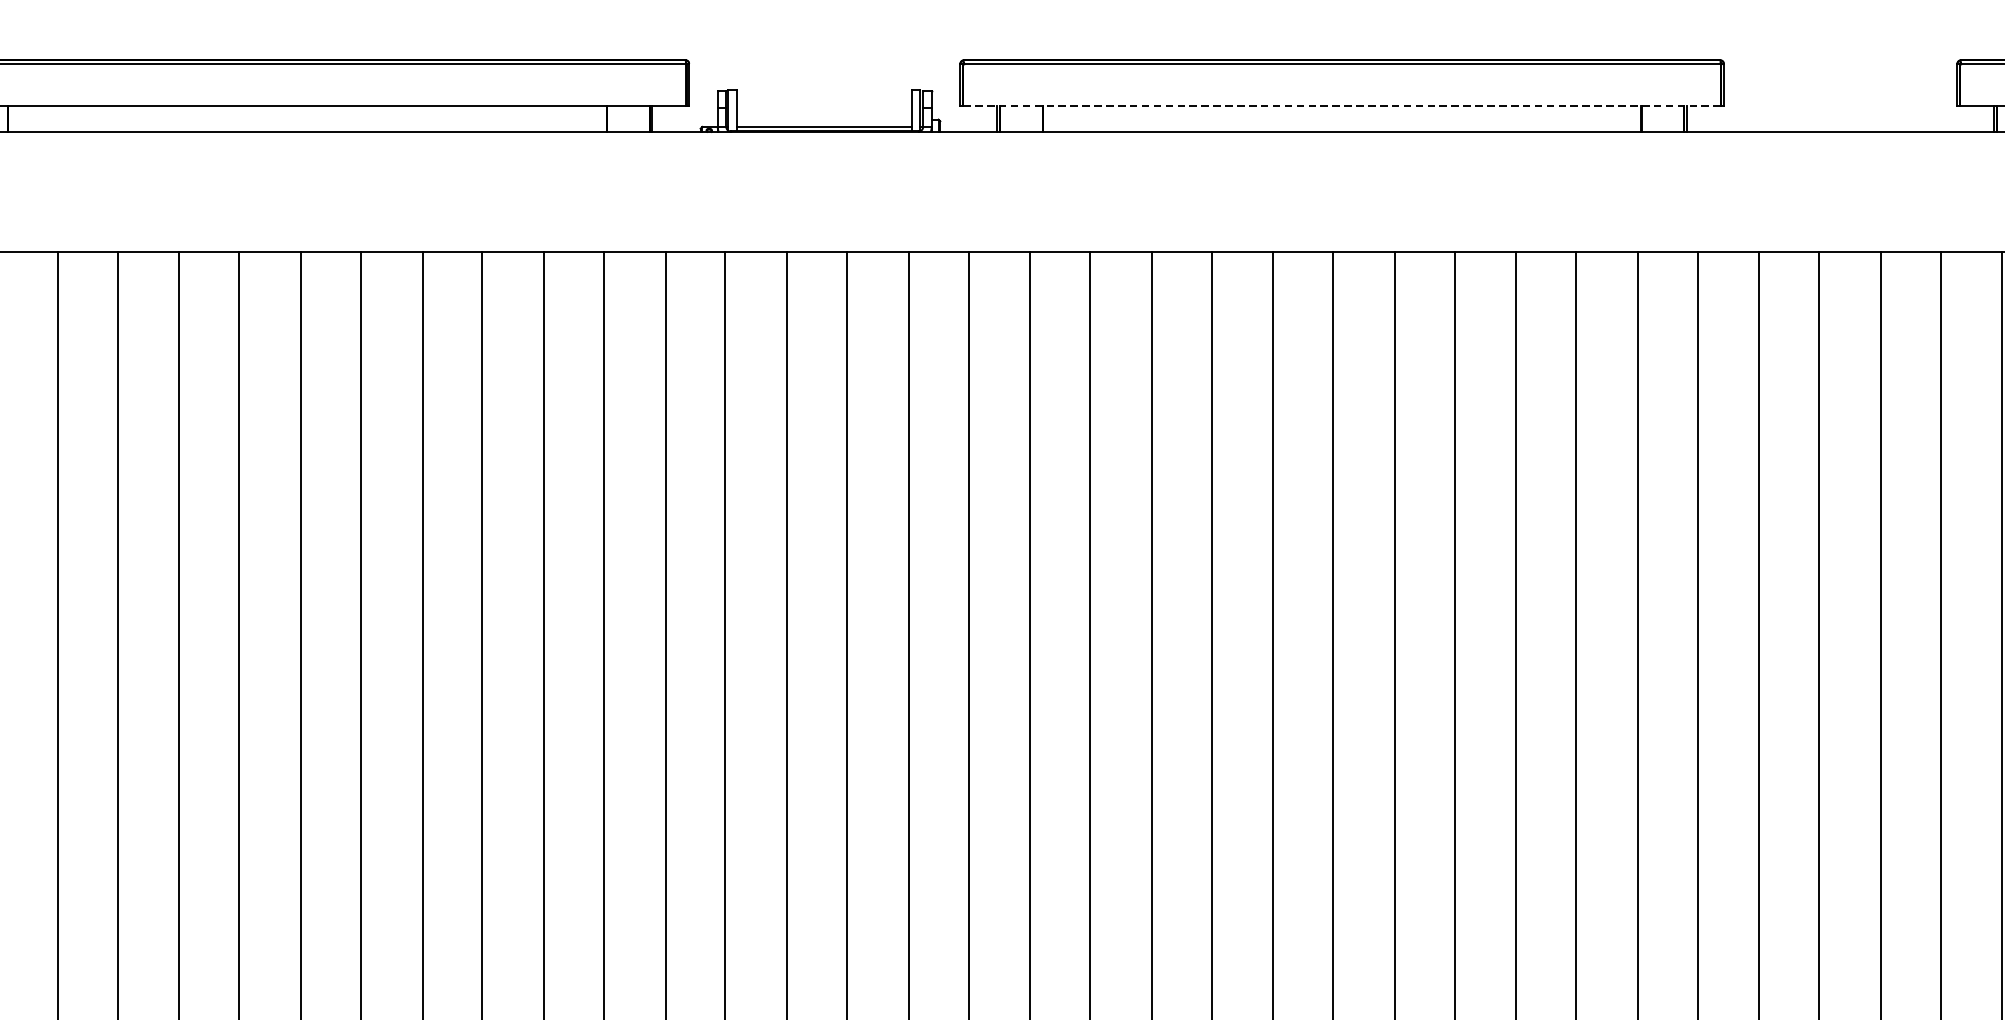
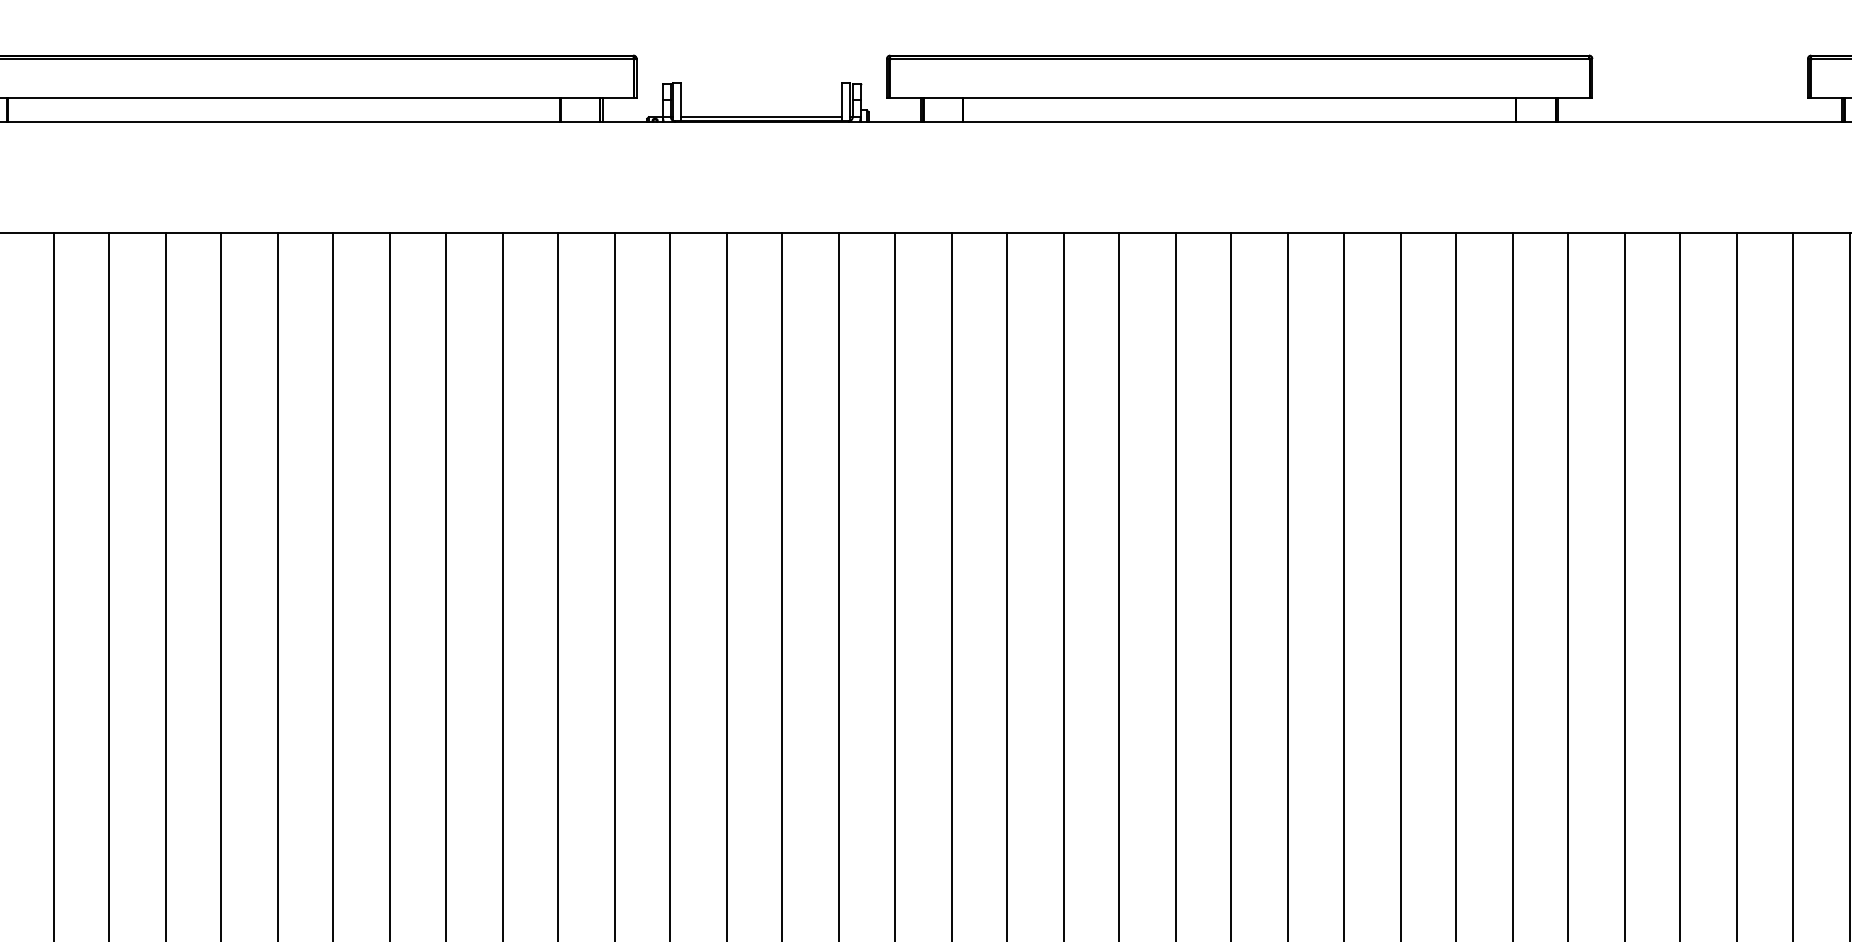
line: (1342, 105) -> (1240, 97), dashed -> solid

